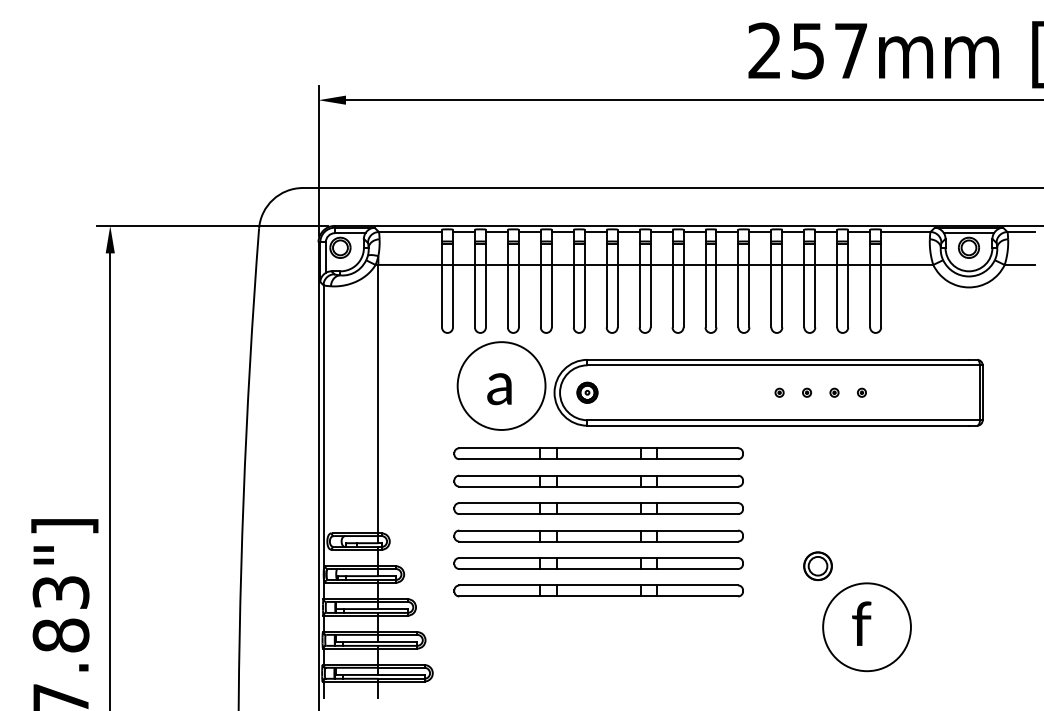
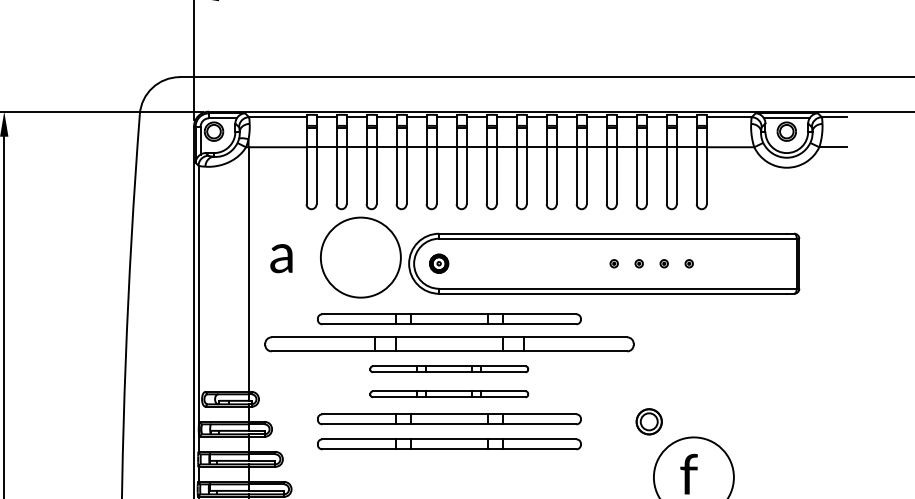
text: (499, 389) -> (281, 258), moved
part: (598, 480) -> (449, 343), size x1.4
part: (598, 508) -> (449, 369), size x0.6
part: (598, 535) -> (449, 393), size x0.6

